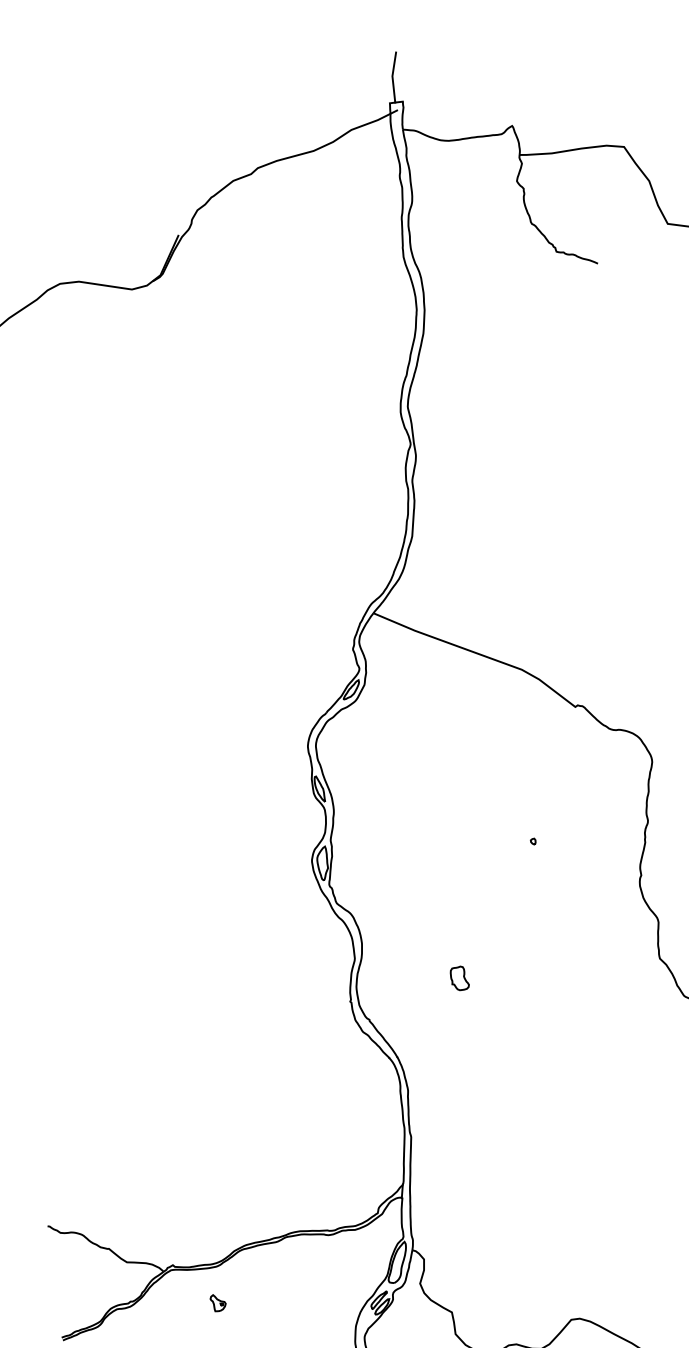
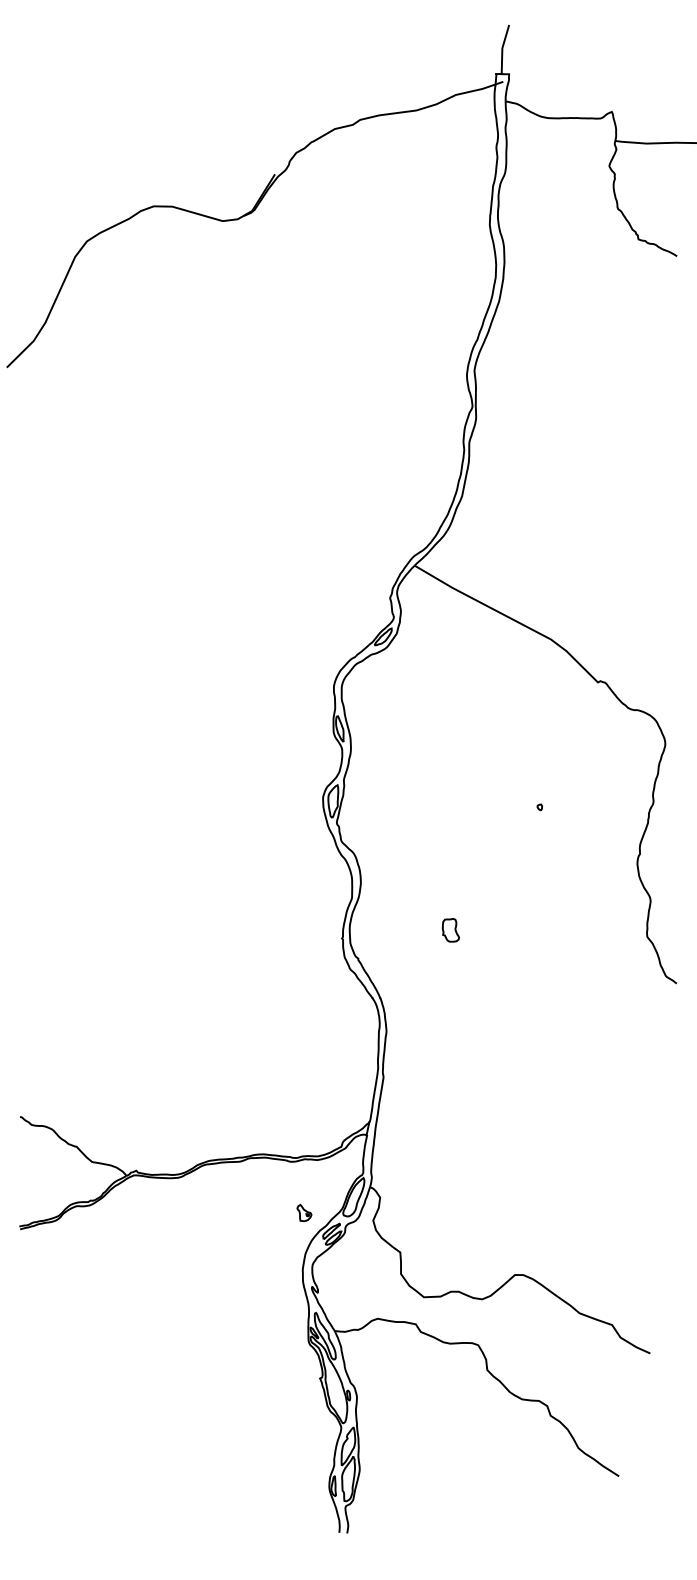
part: (218, 1302) -> (304, 1212), moved

